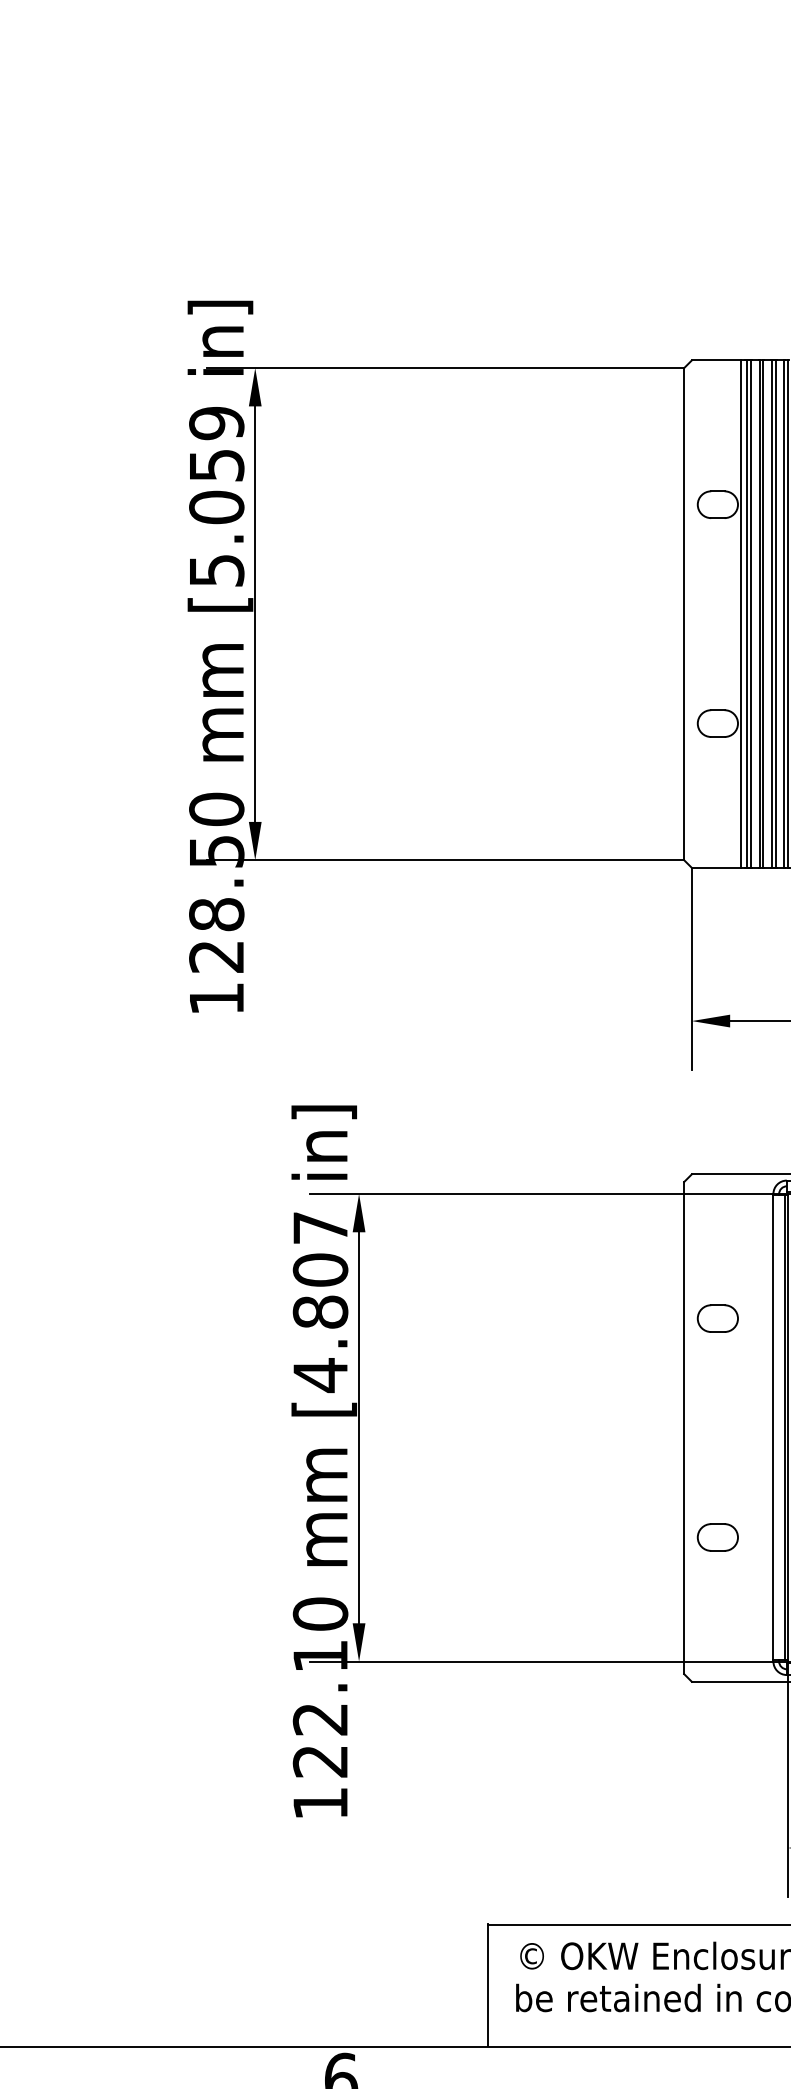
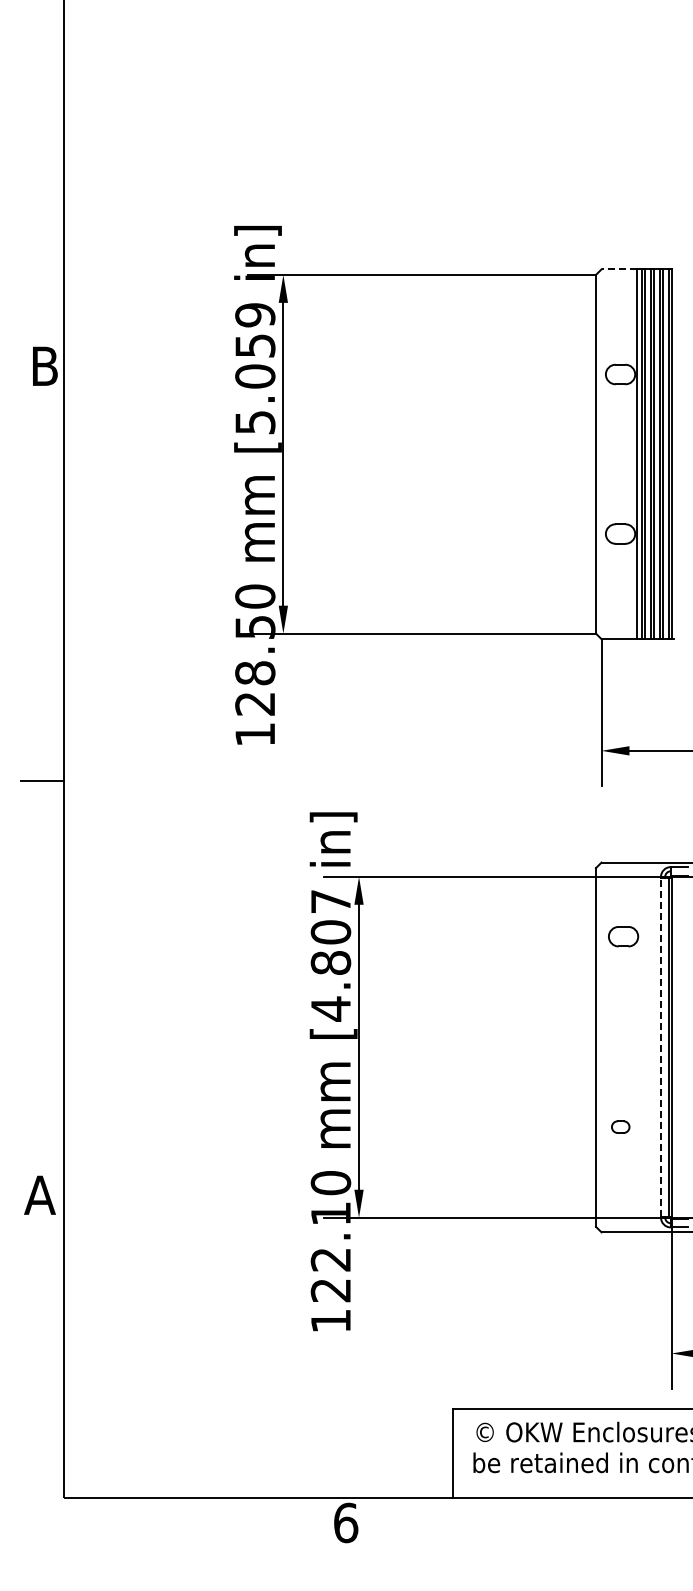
line: (716, 360) -> (619, 269), solid -> dashed
part: (717, 1318) -> (623, 936), moved
line: (774, 1428) -> (661, 1047), solid -> dashed
part: (717, 1536) -> (620, 1126), size x0.6

